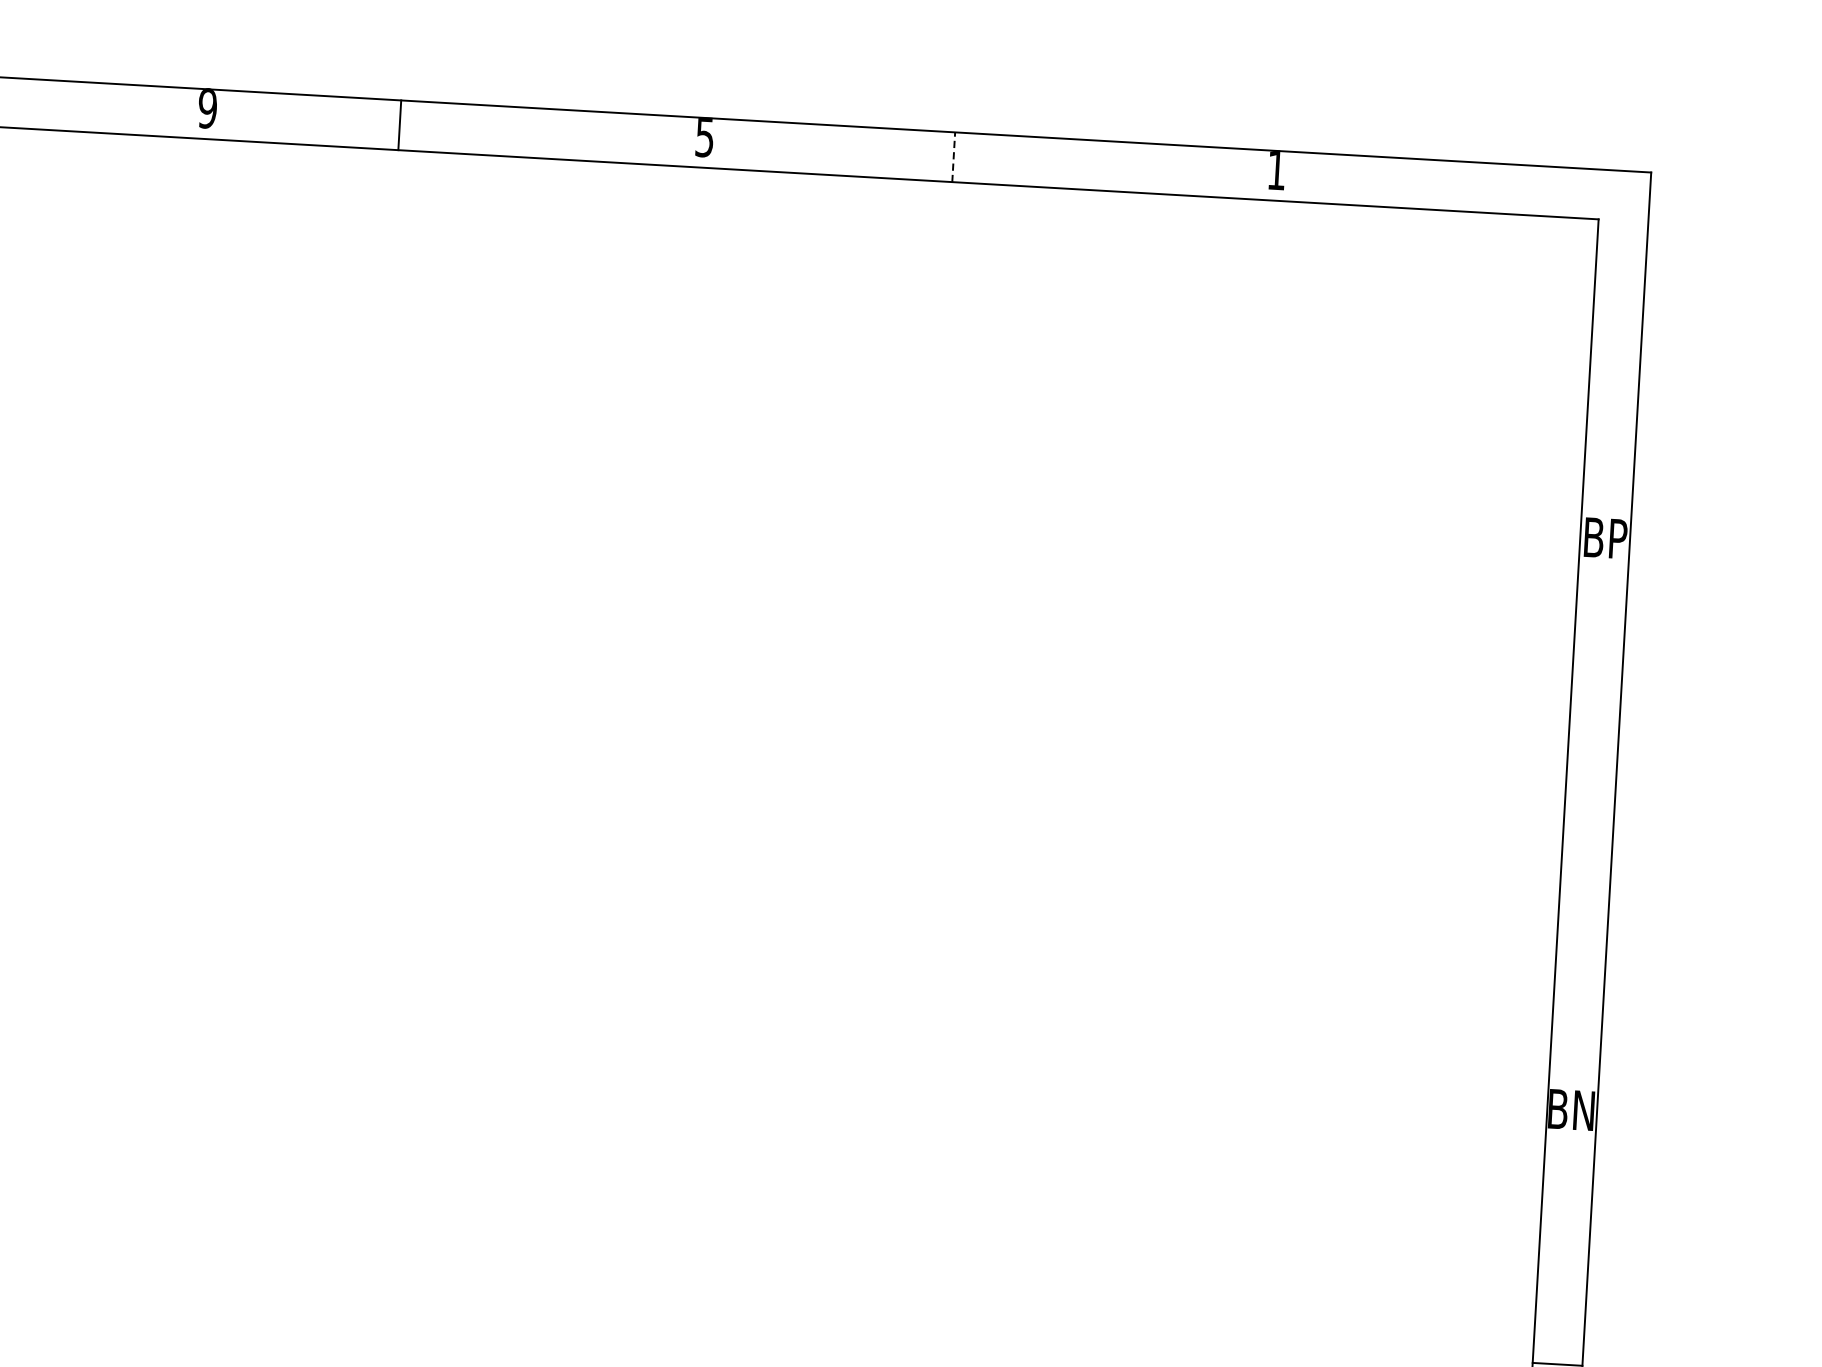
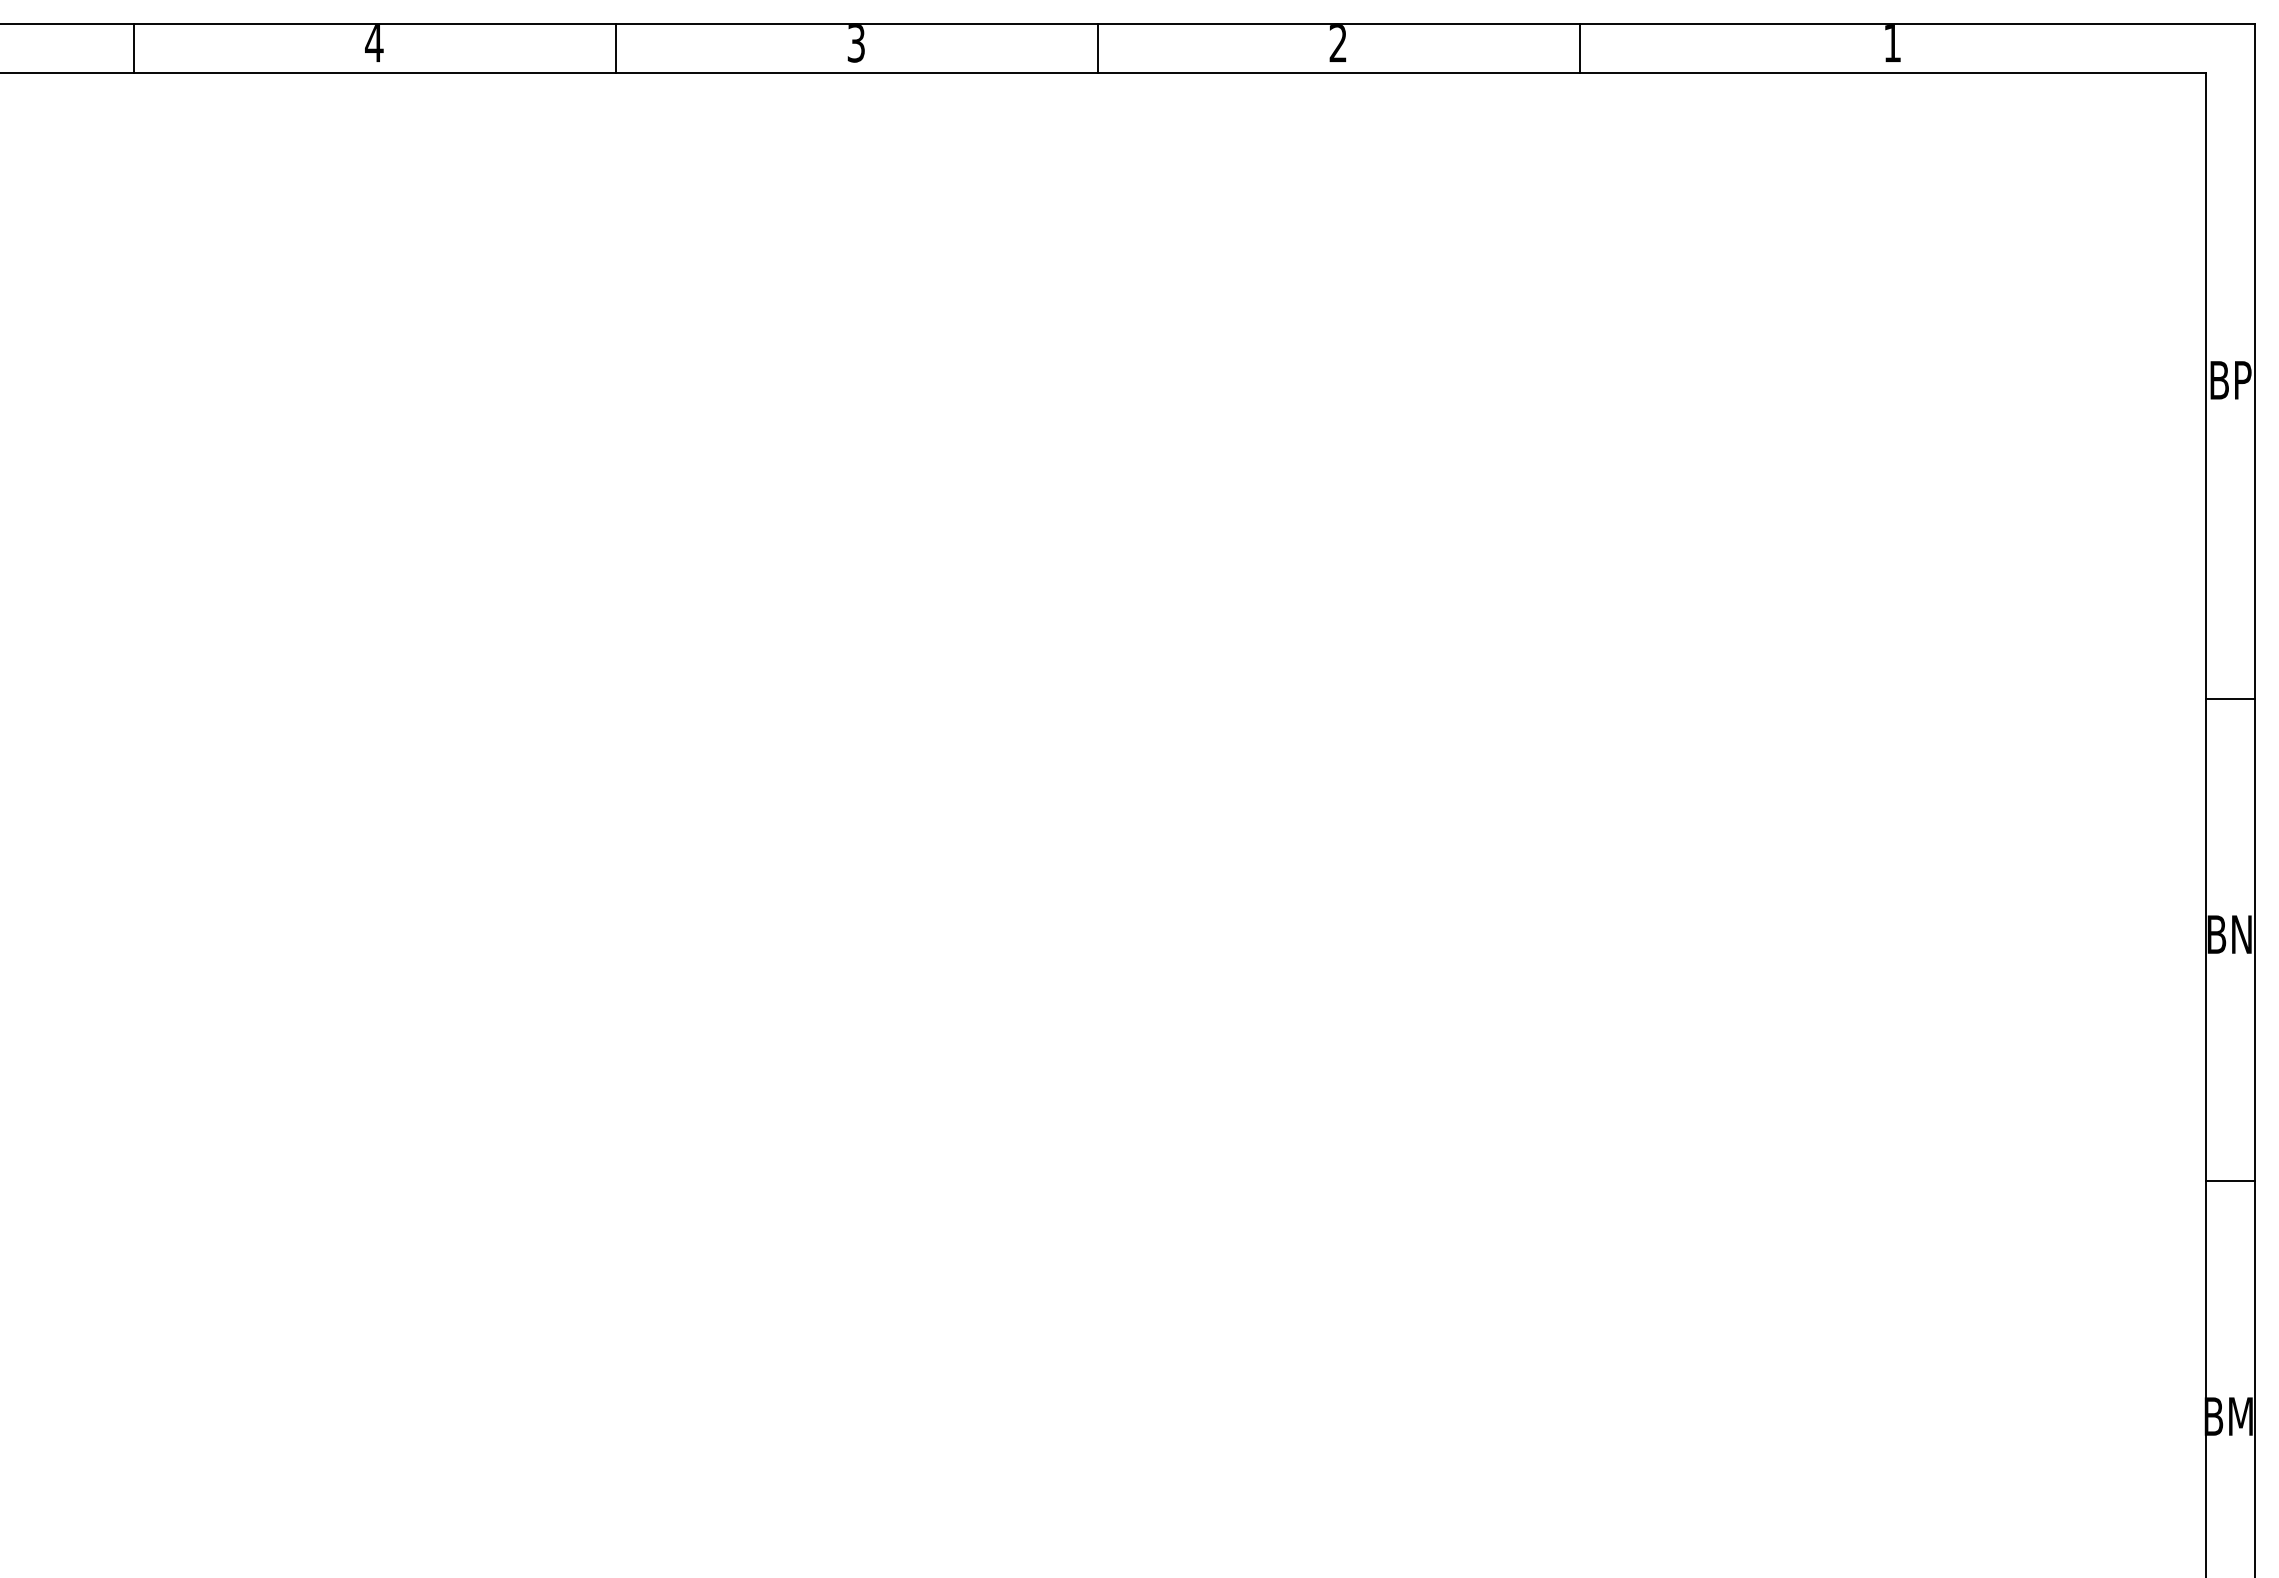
text: (207, 109) -> (856, 43), 9 -> 3
line: (399, 125) -> (1097, 48), moved
text: (704, 137) -> (1337, 43), 5 -> 2
line: (953, 157) -> (1579, 48), dashed -> solid
line: (1586, 867) -> (2230, 699), added

